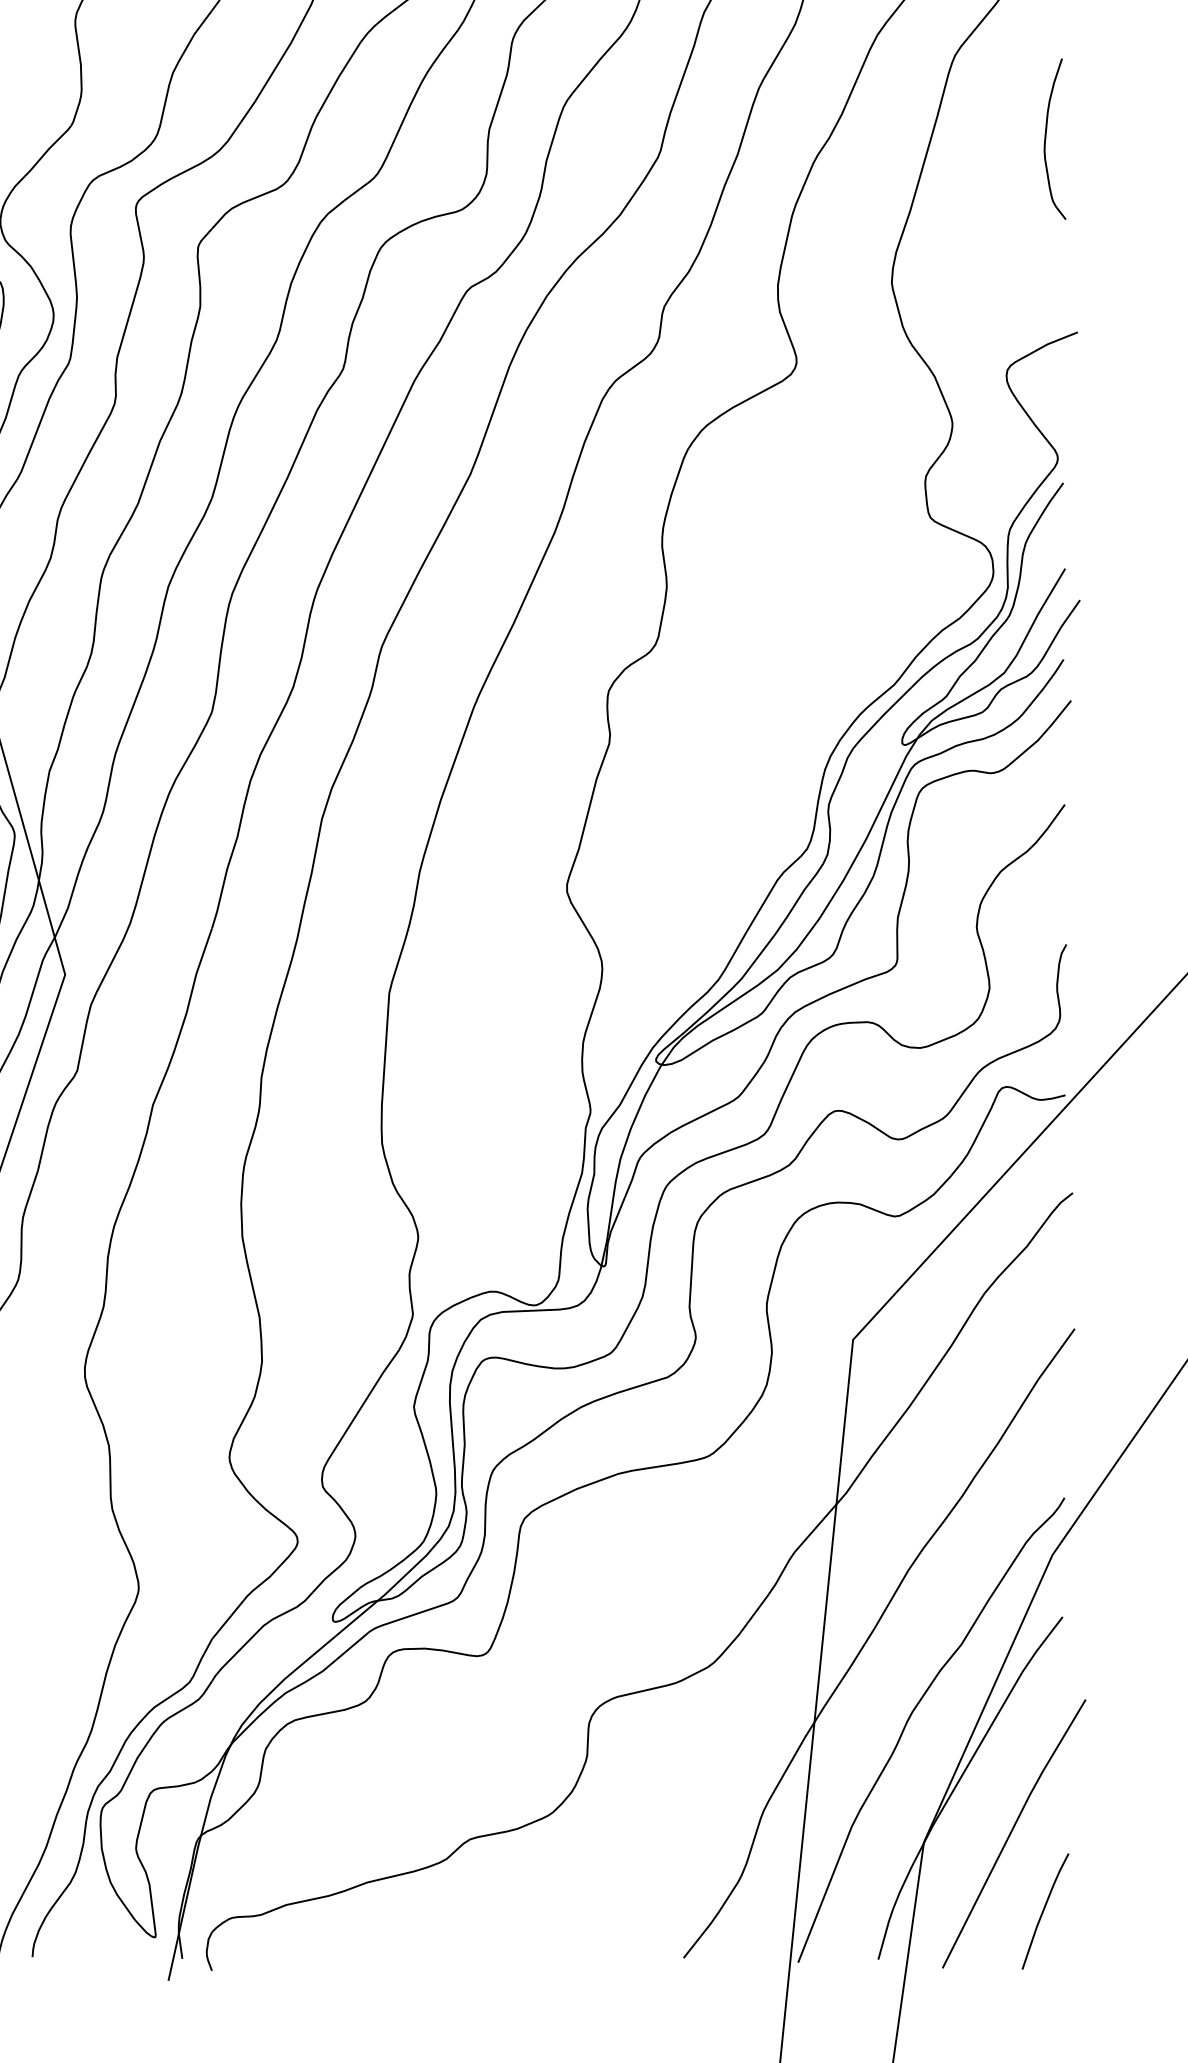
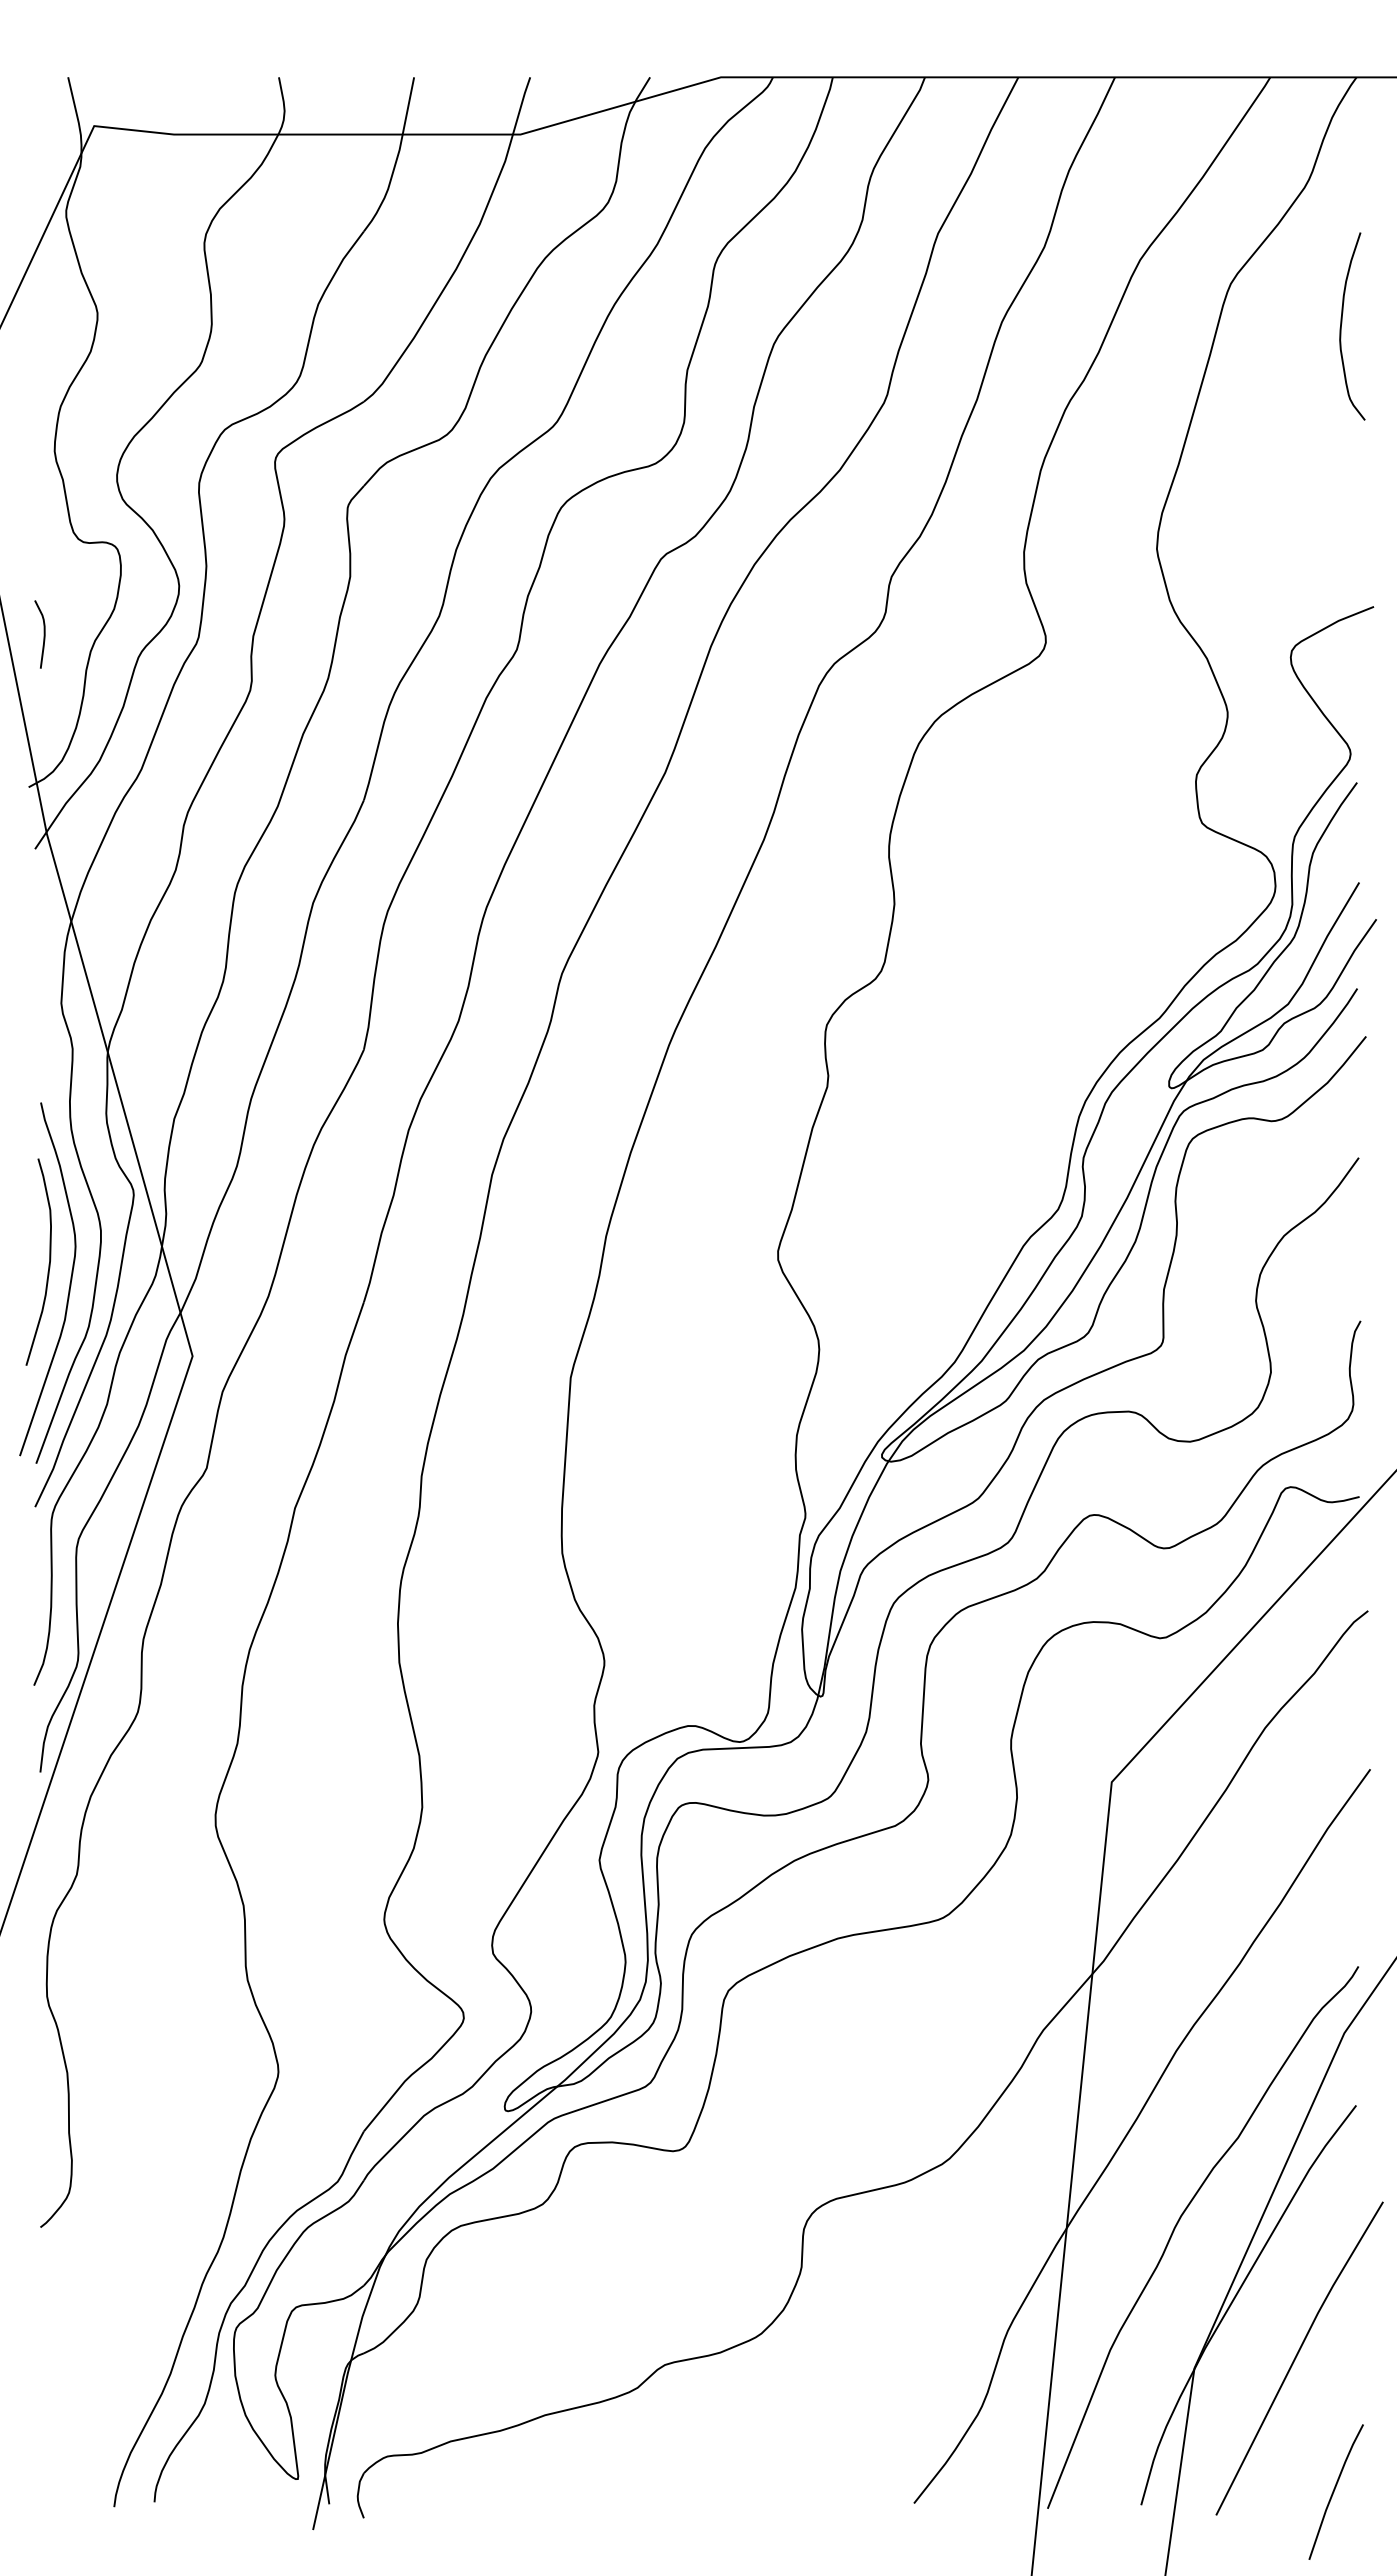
curve: (1046, 136) -> (1342, 323), moved
line: (1044, 1911) -> (1334, 2491), moved

